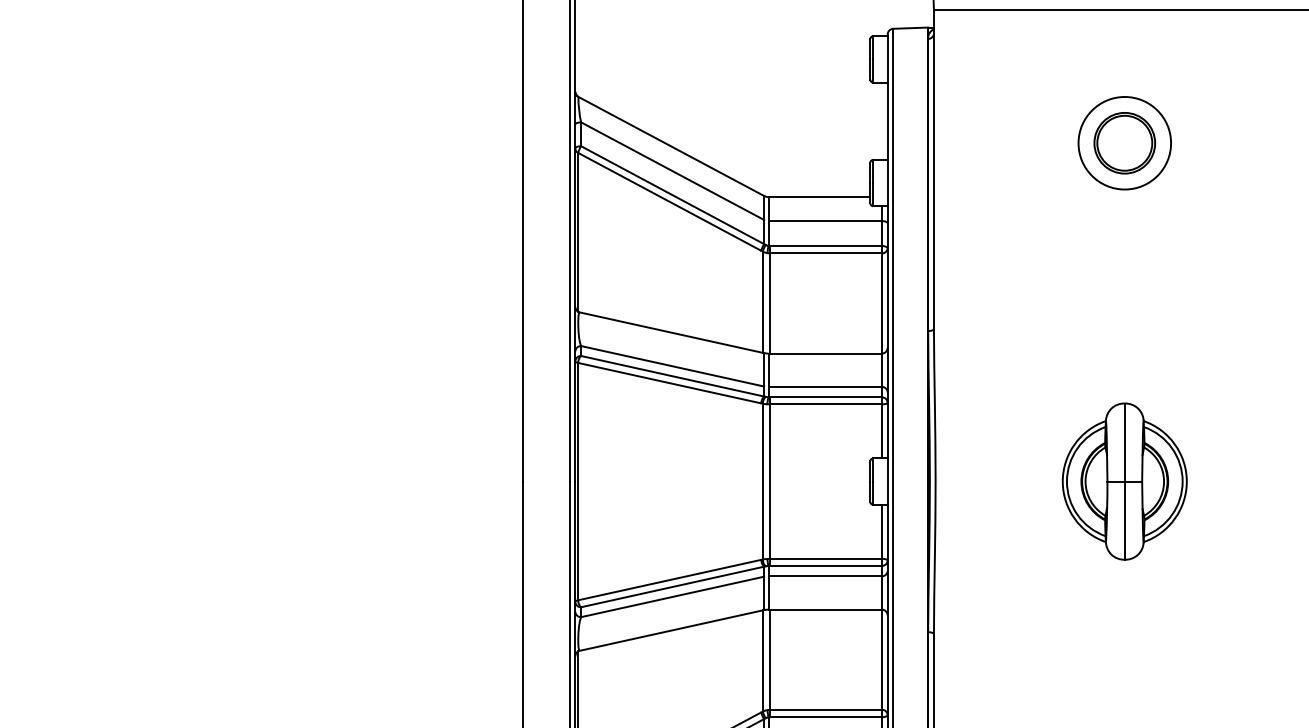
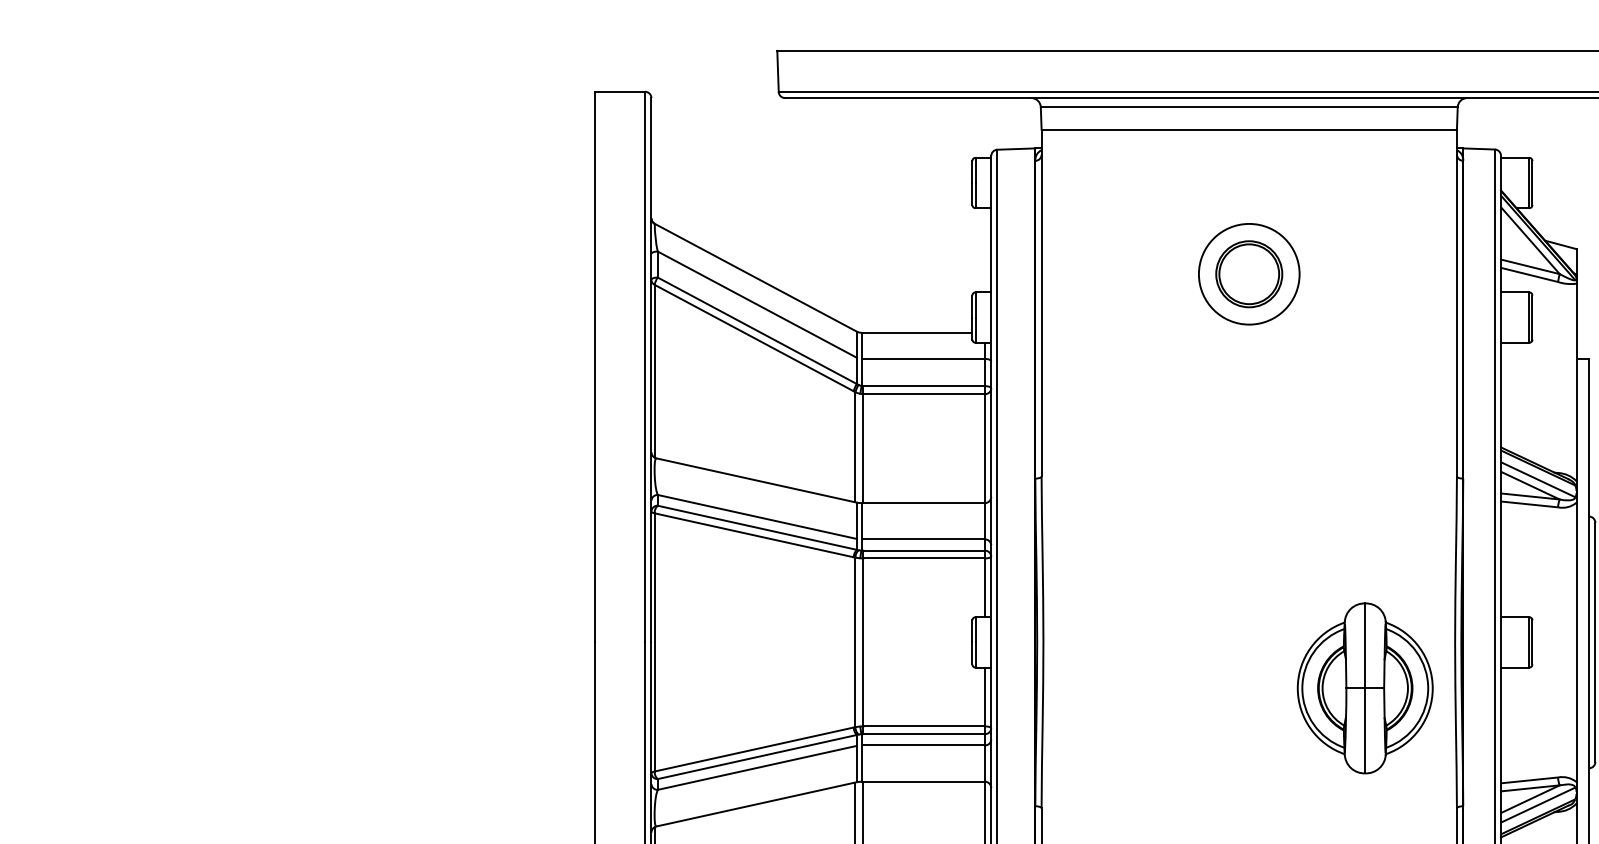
part: (1124, 481) -> (1364, 688), moved

